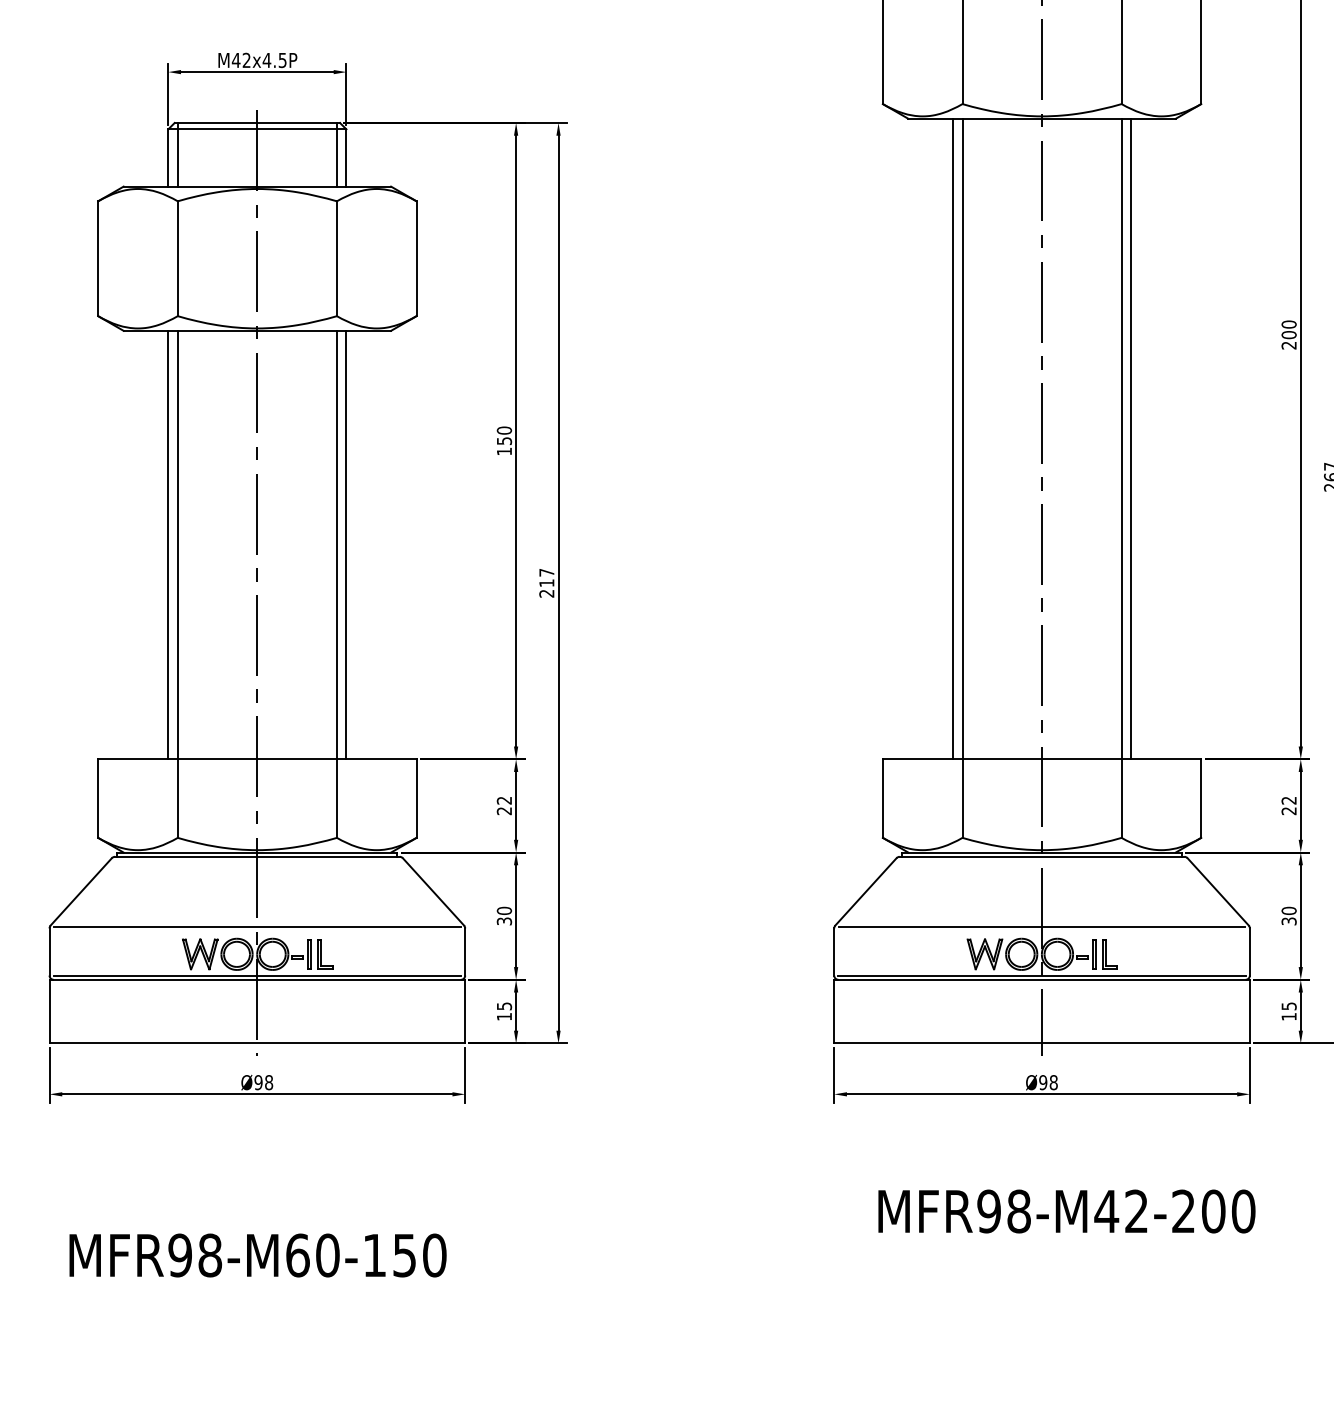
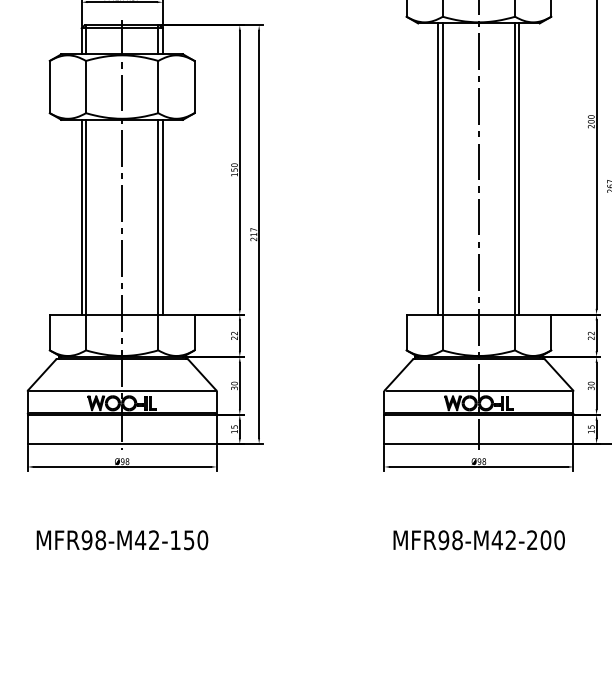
text: (1065, 1212) -> (478, 540), moved
text: (310, 1256) -> (146, 540), MFR98-M60-150 -> MFR98-M42-150

